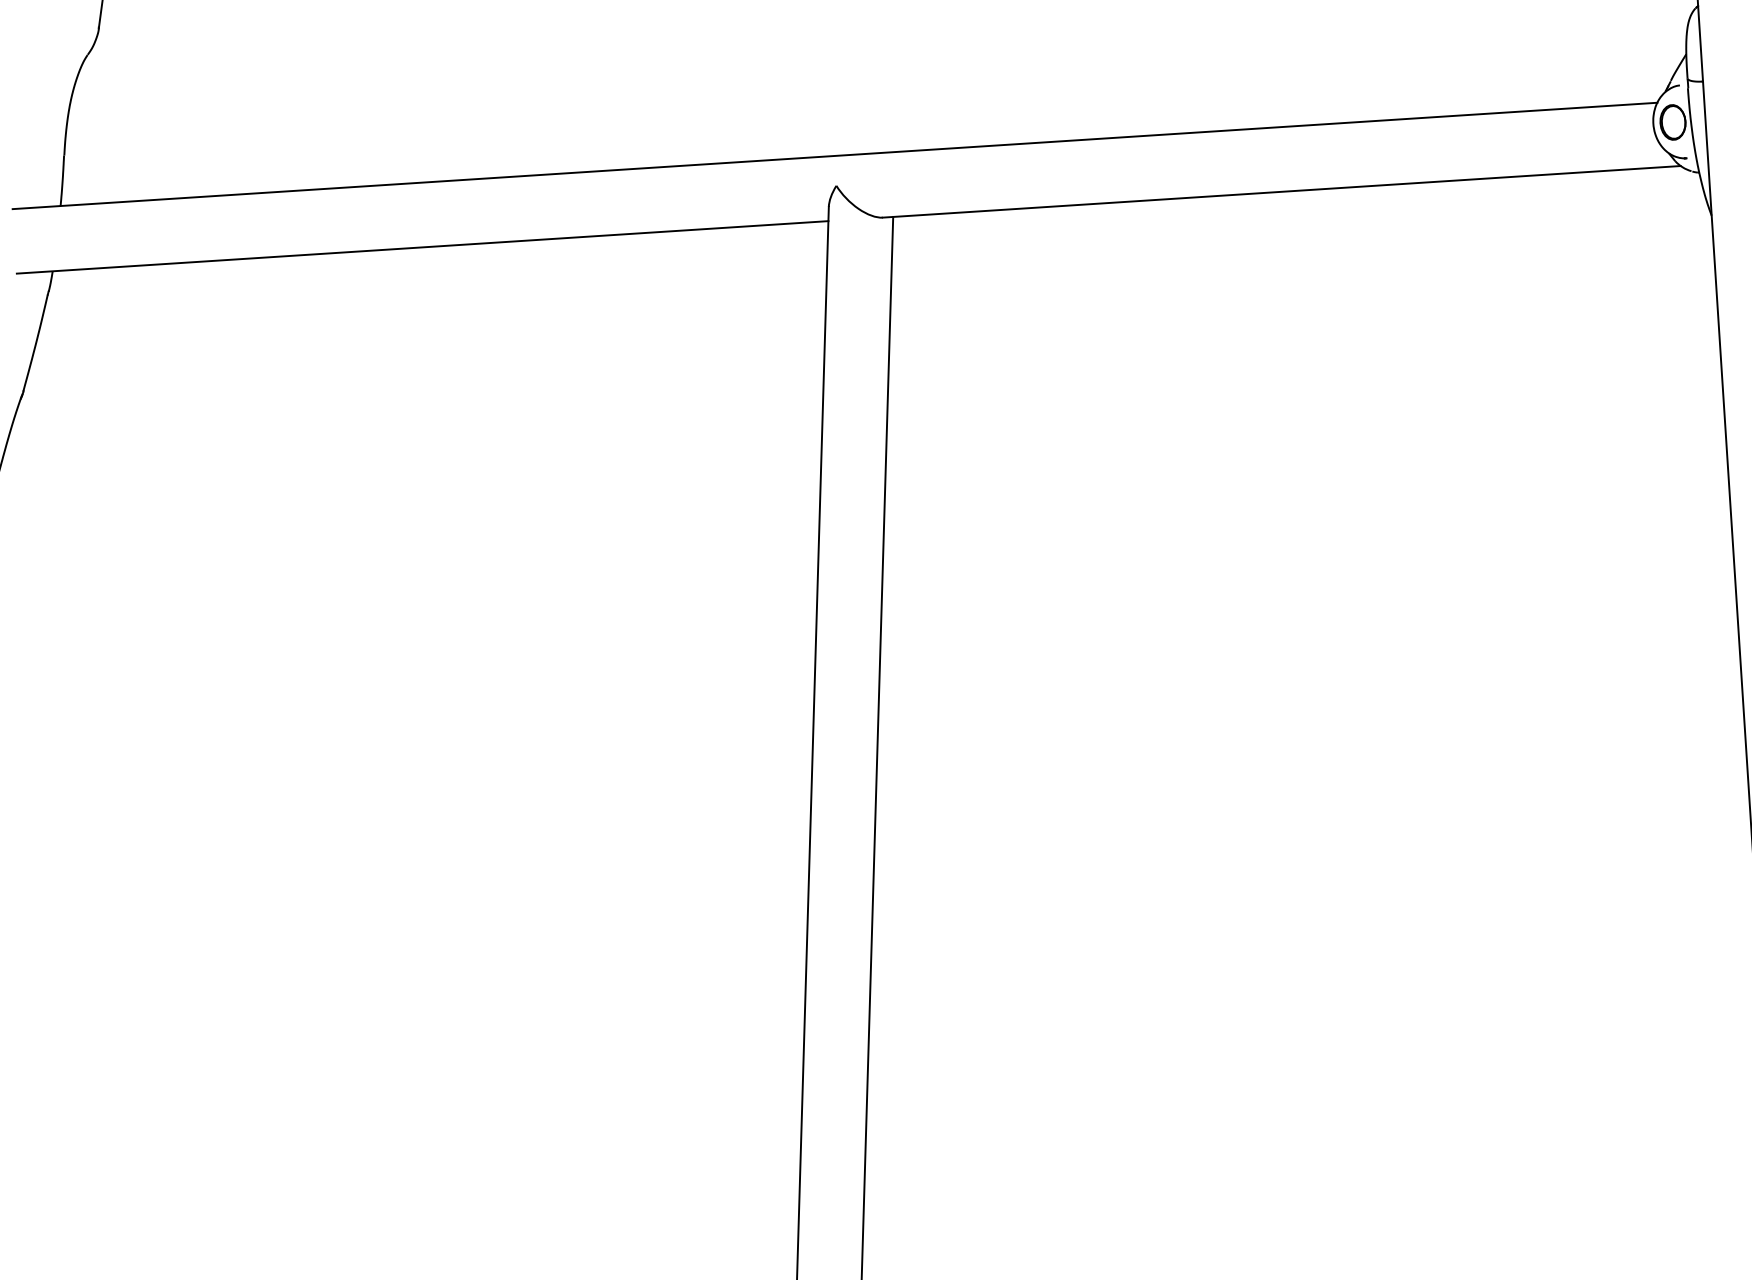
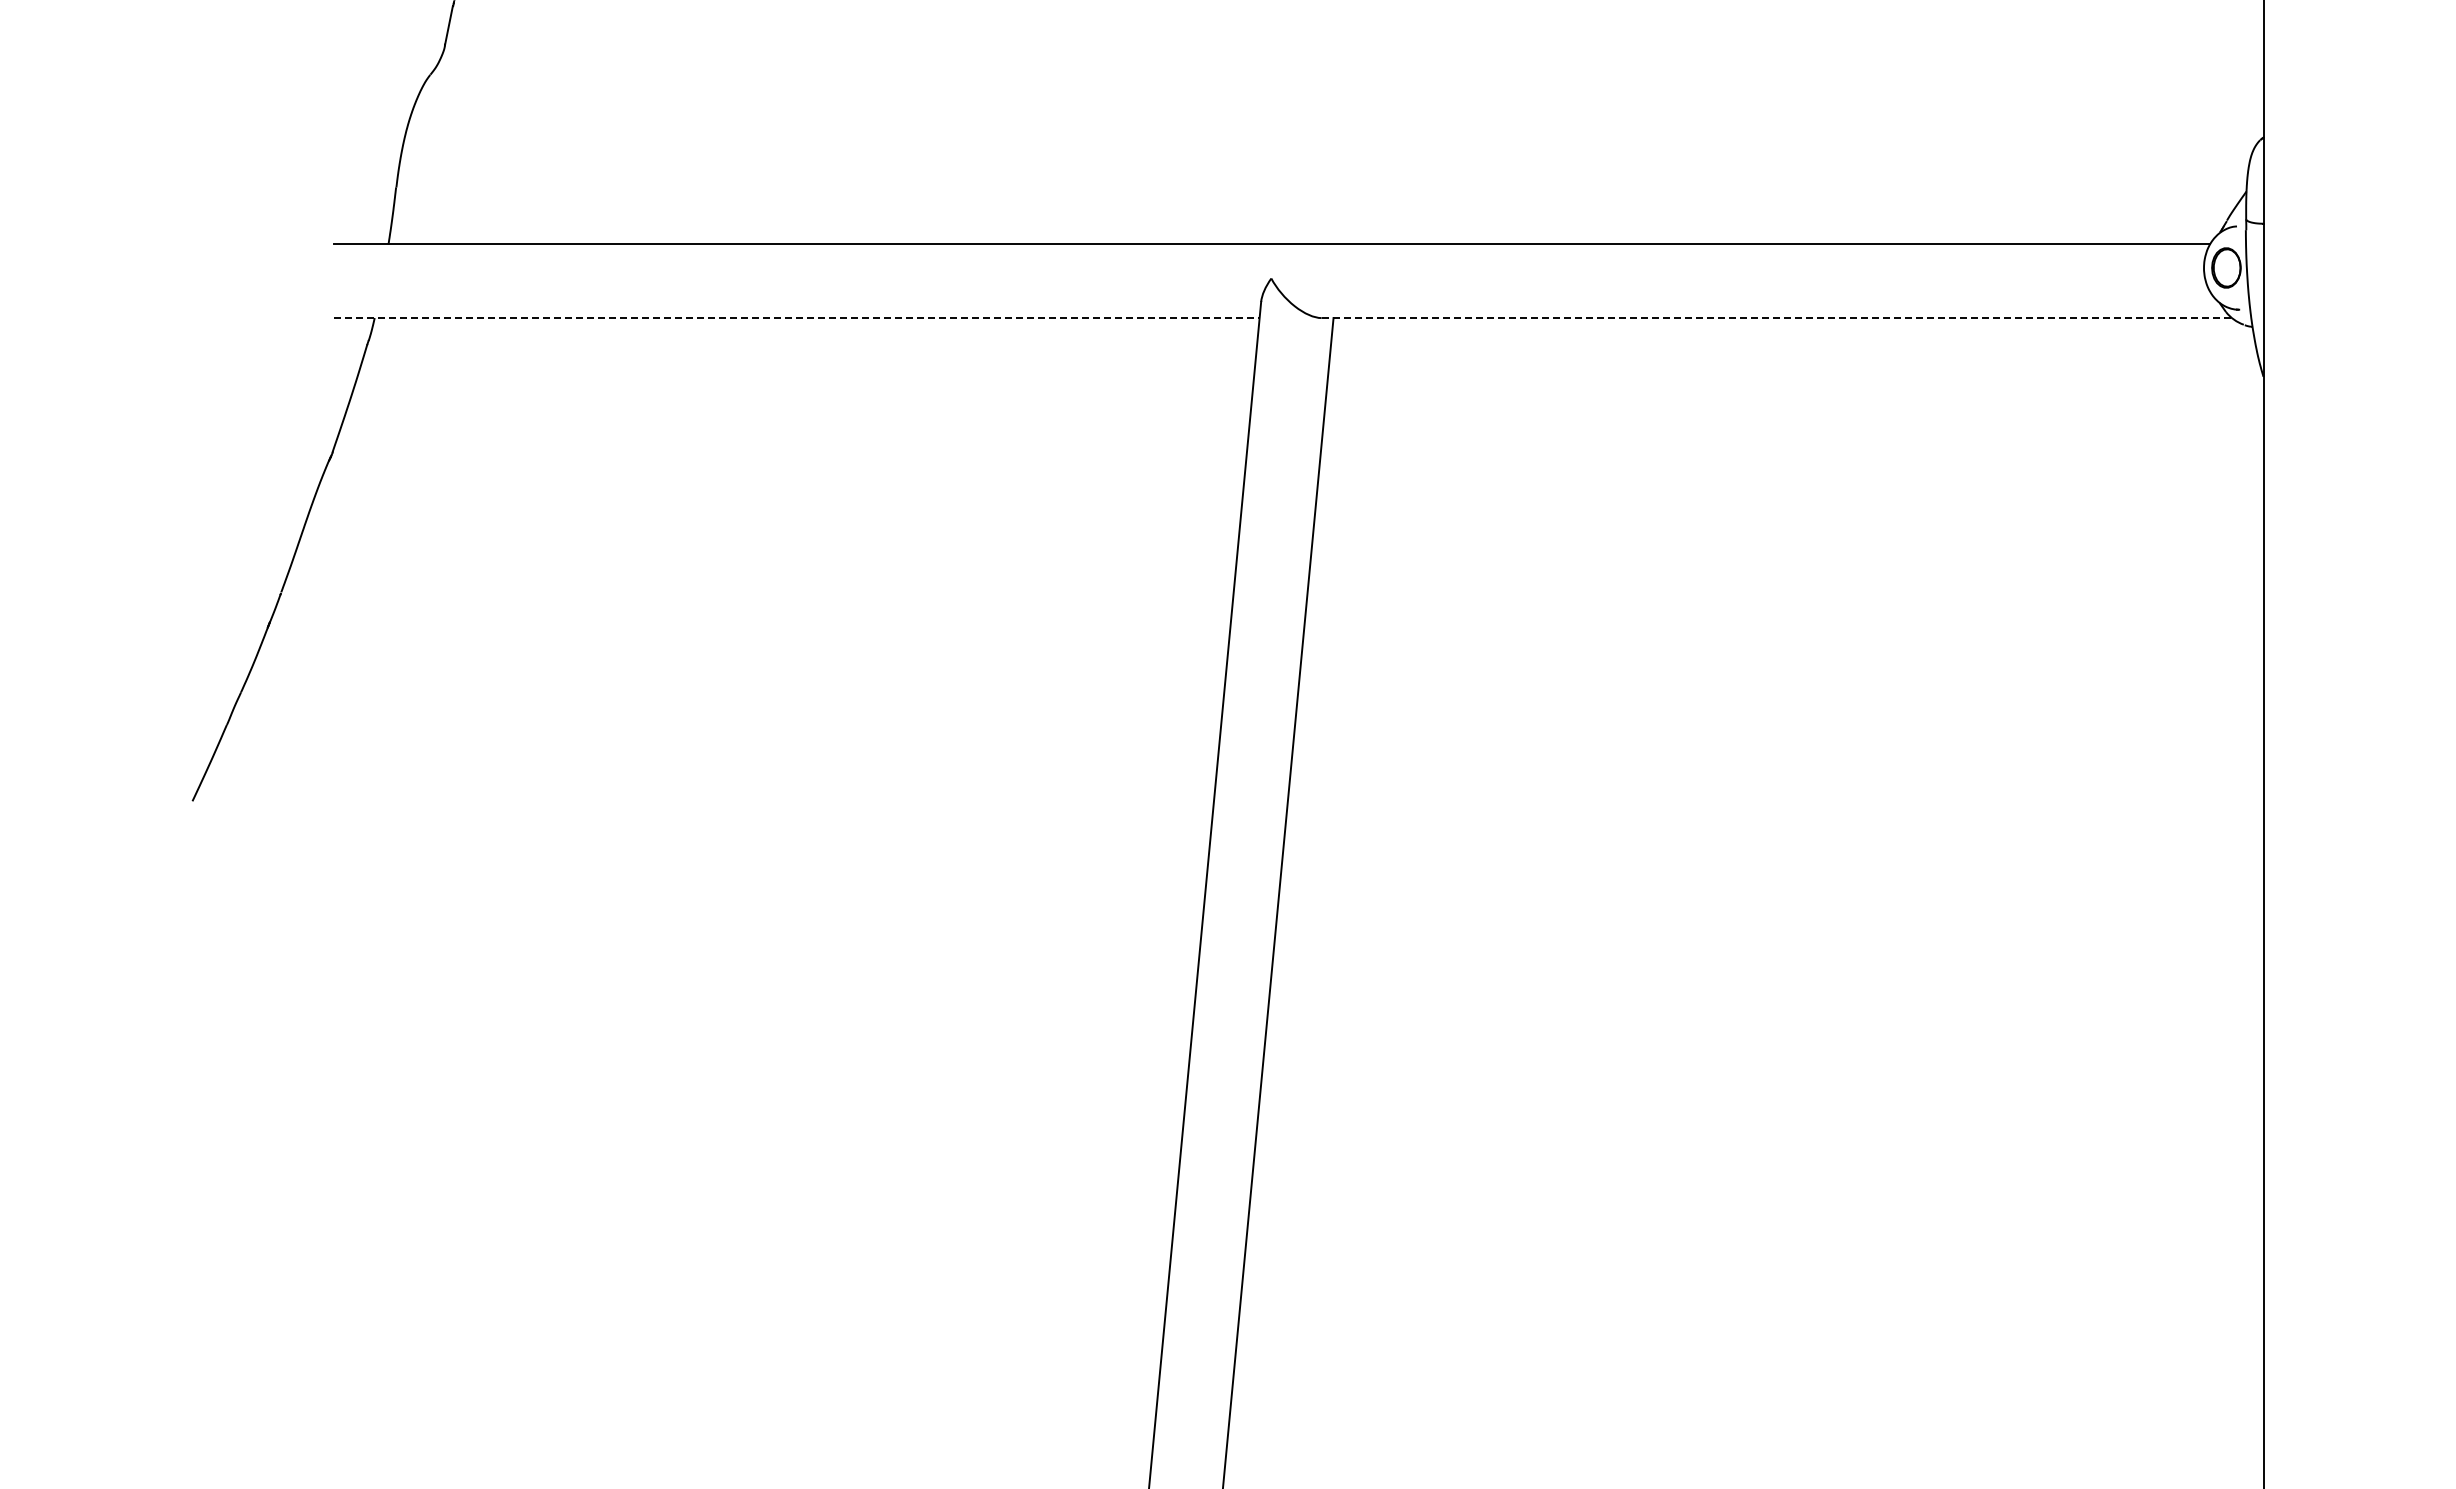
line: (1282, 192) -> (1777, 318), solid -> dashed
line: (422, 247) -> (796, 318), solid -> dashed

